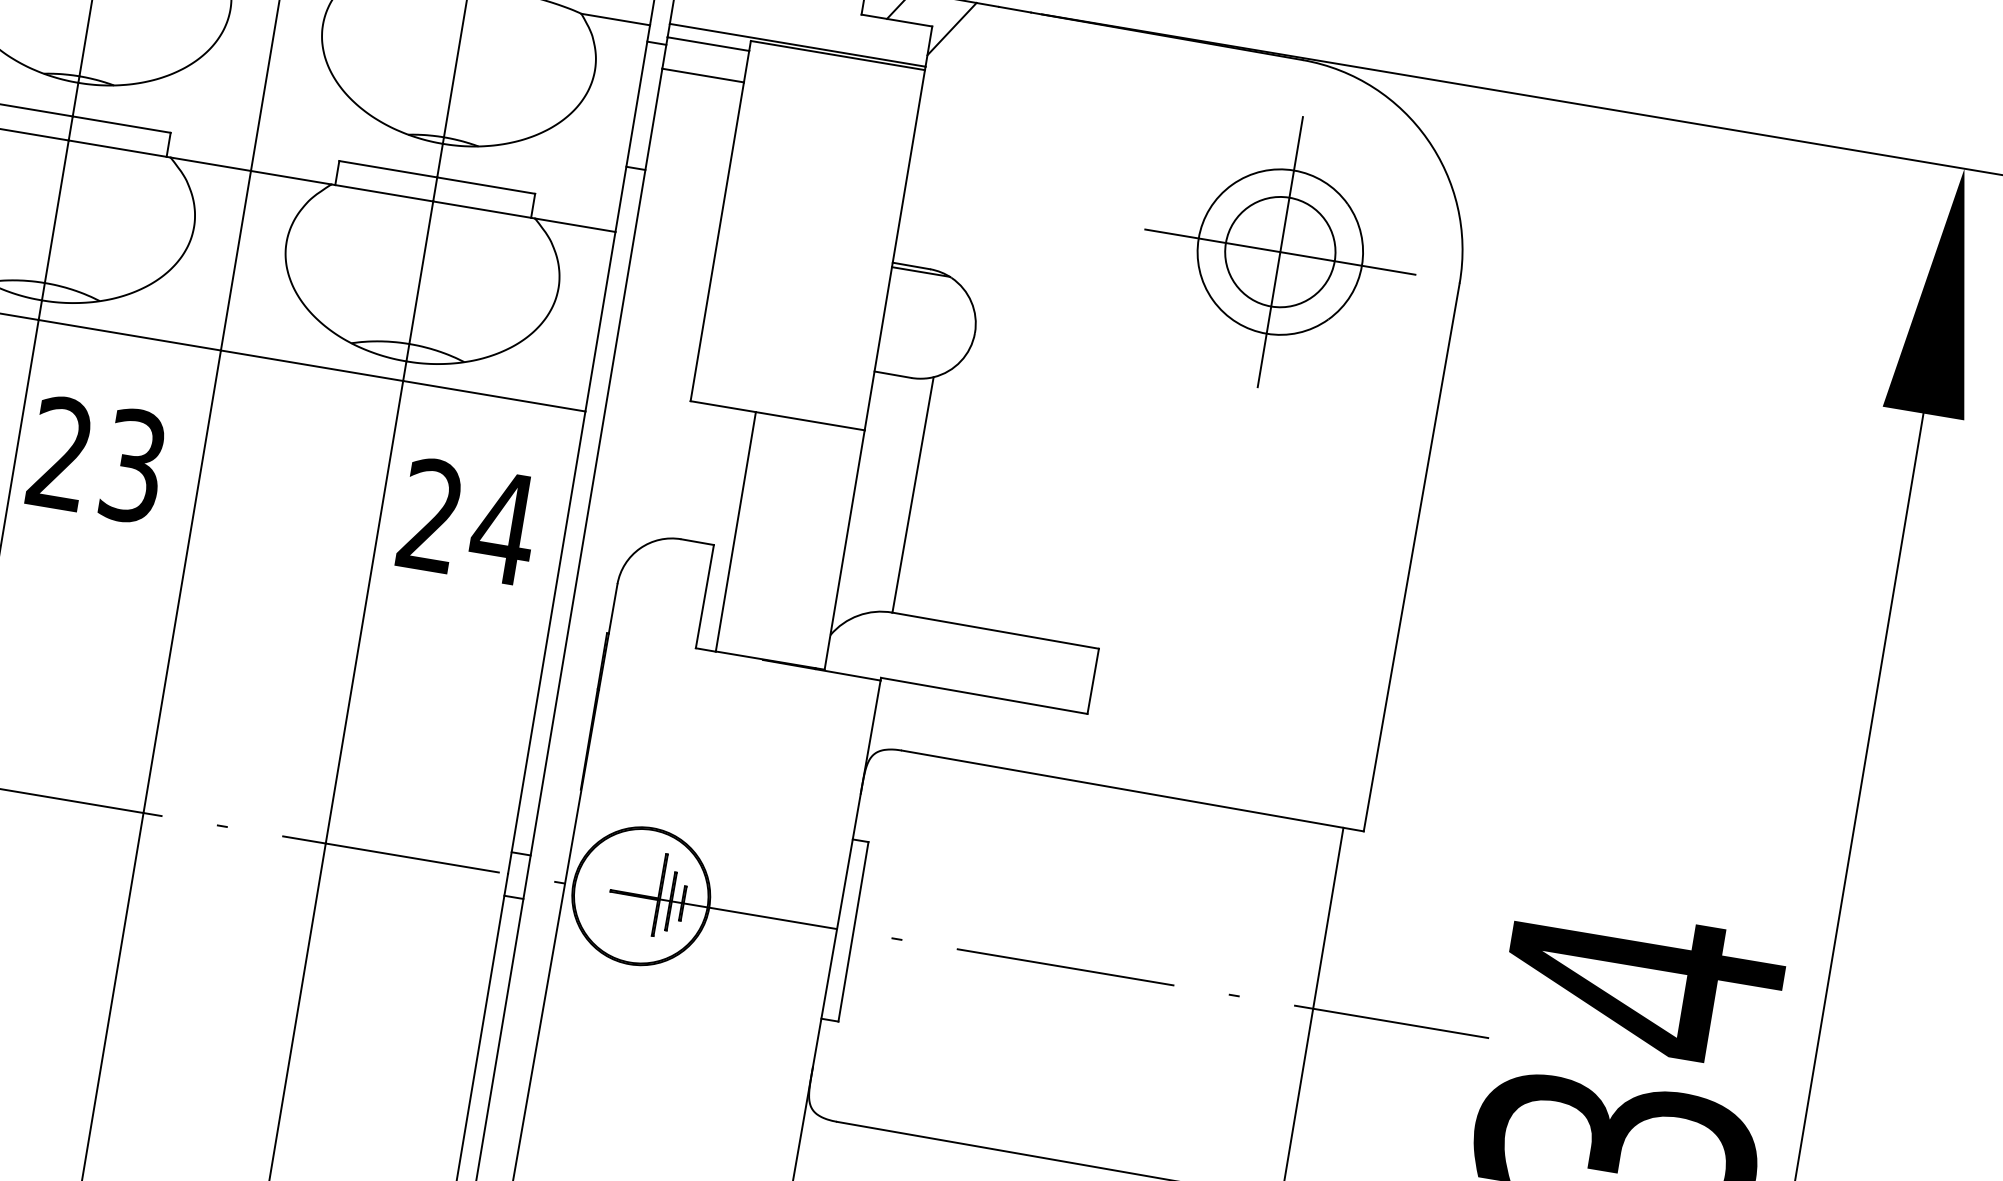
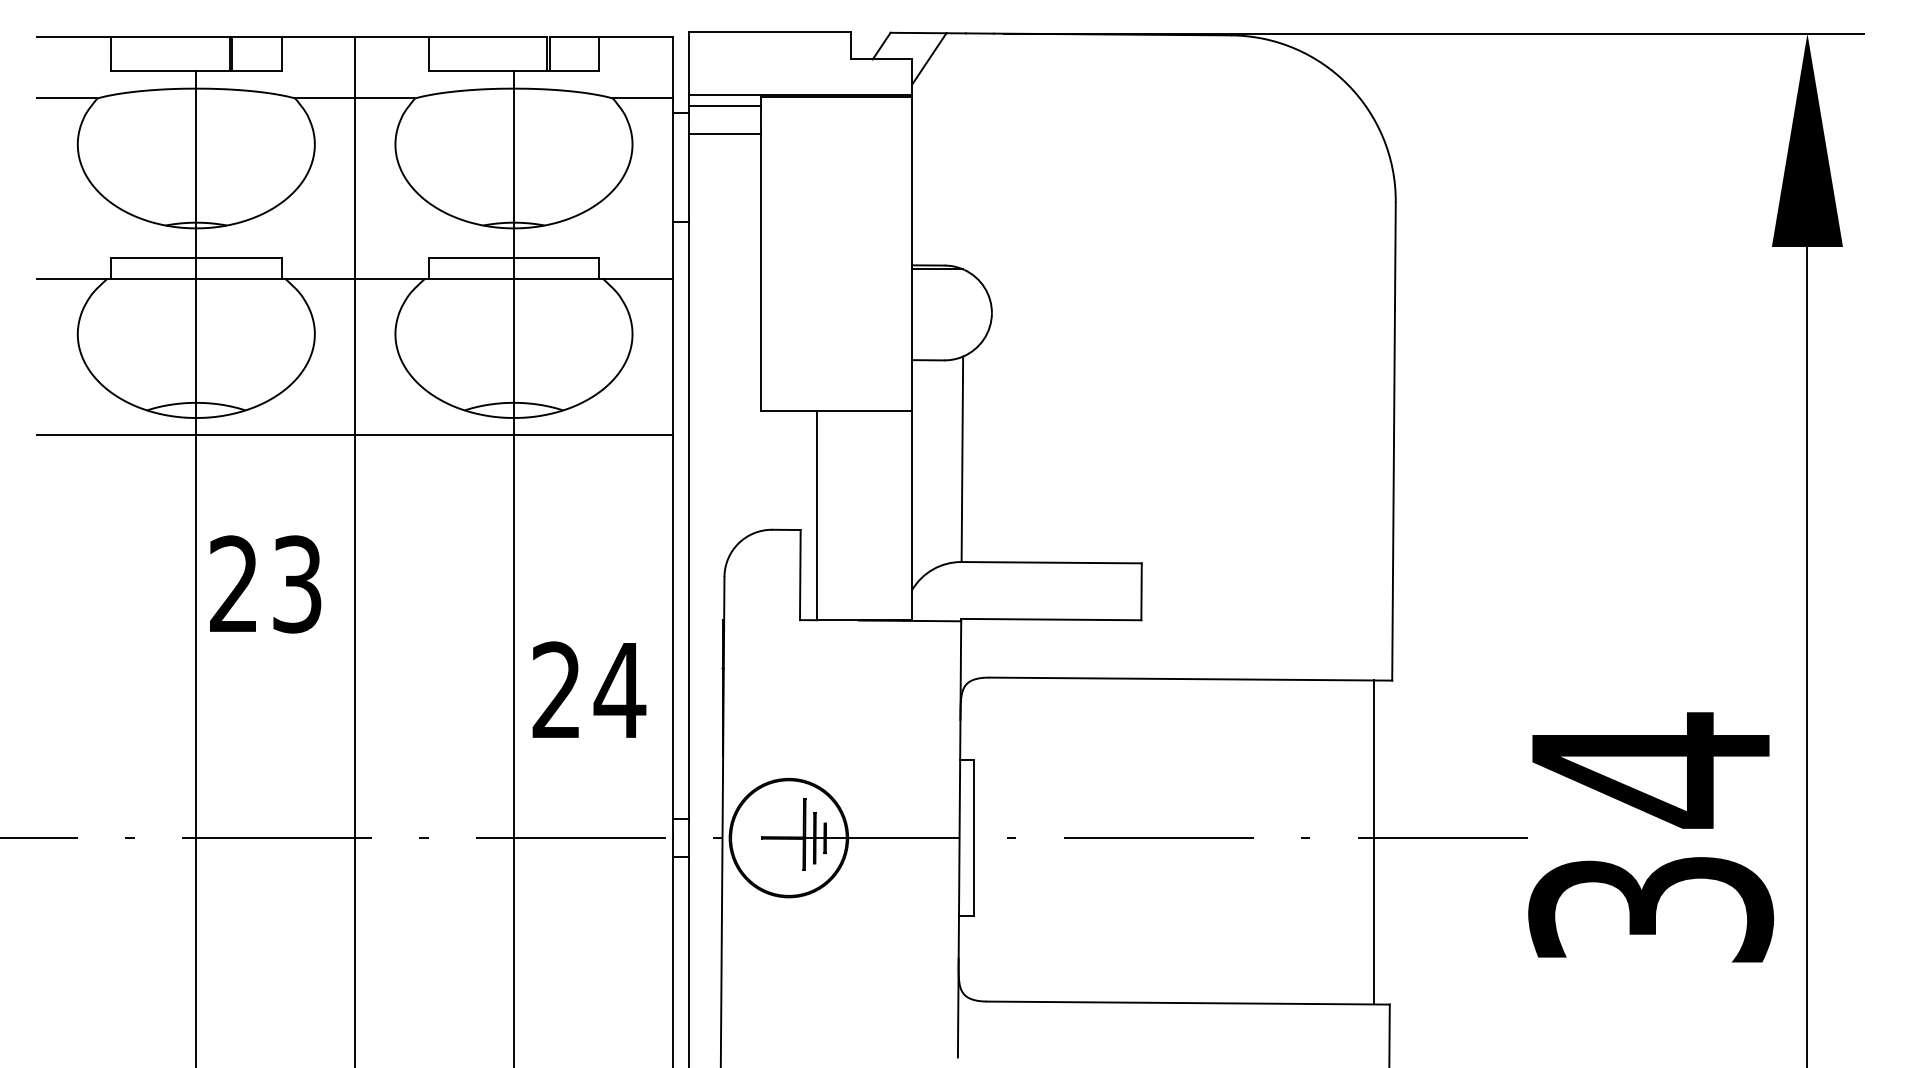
part: (1280, 252) -> (1239, 201), removed
text: (96, 460) -> (265, 584), moved
text: (468, 521) -> (589, 689), moved

